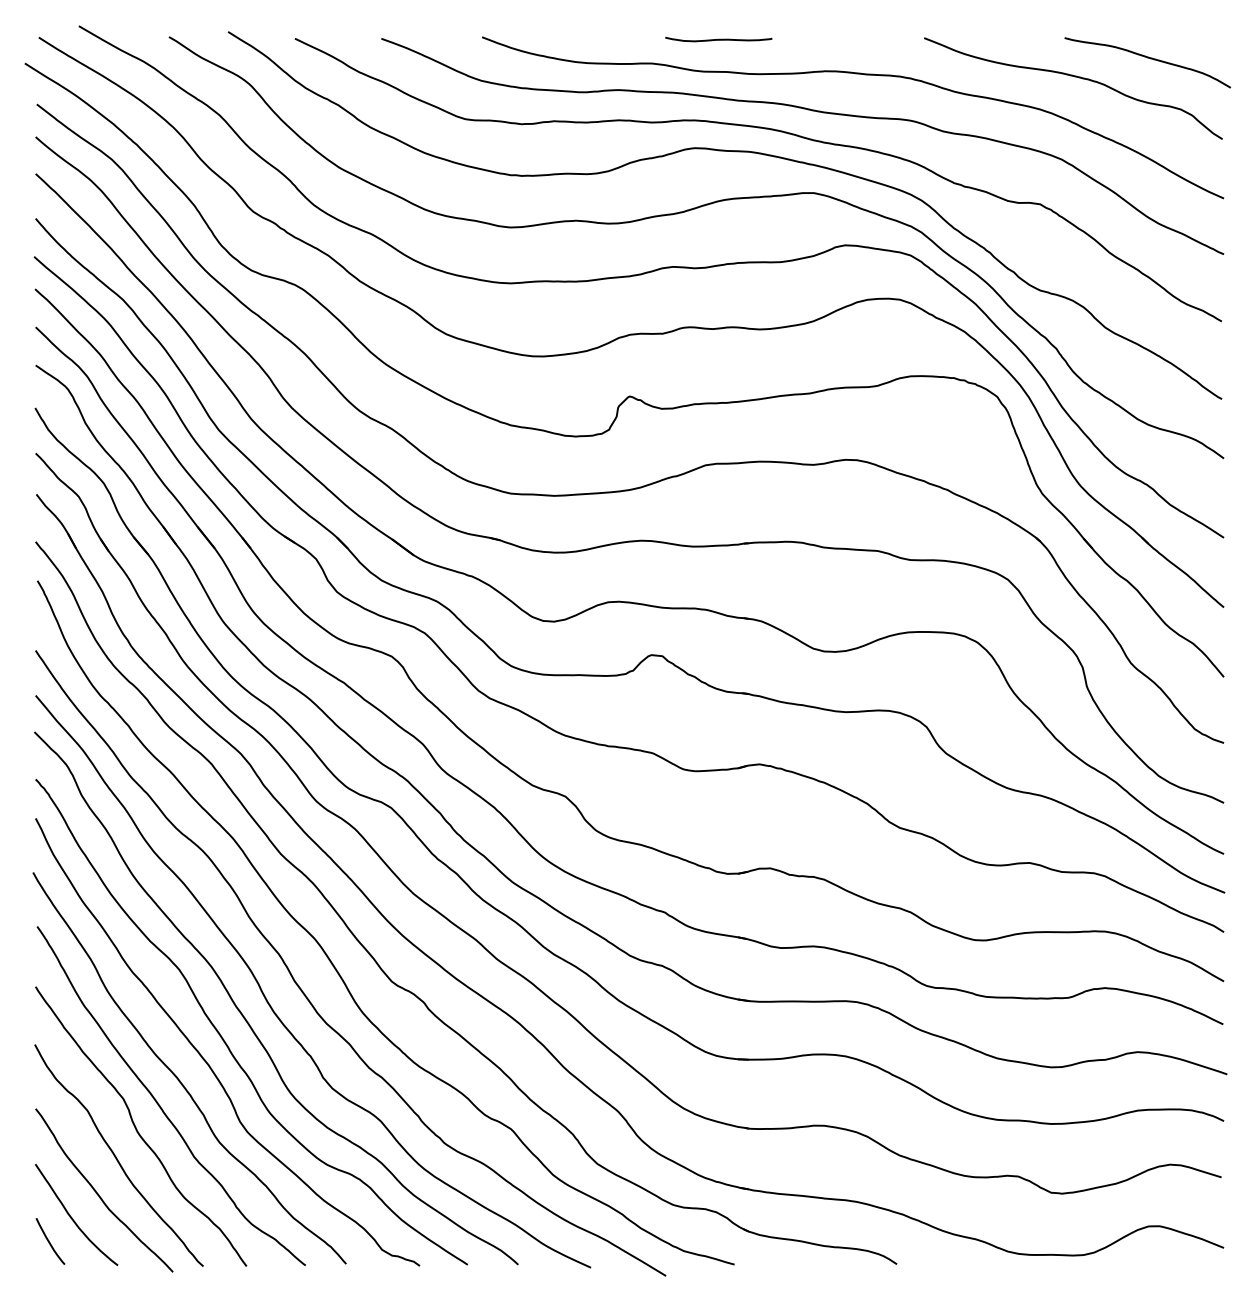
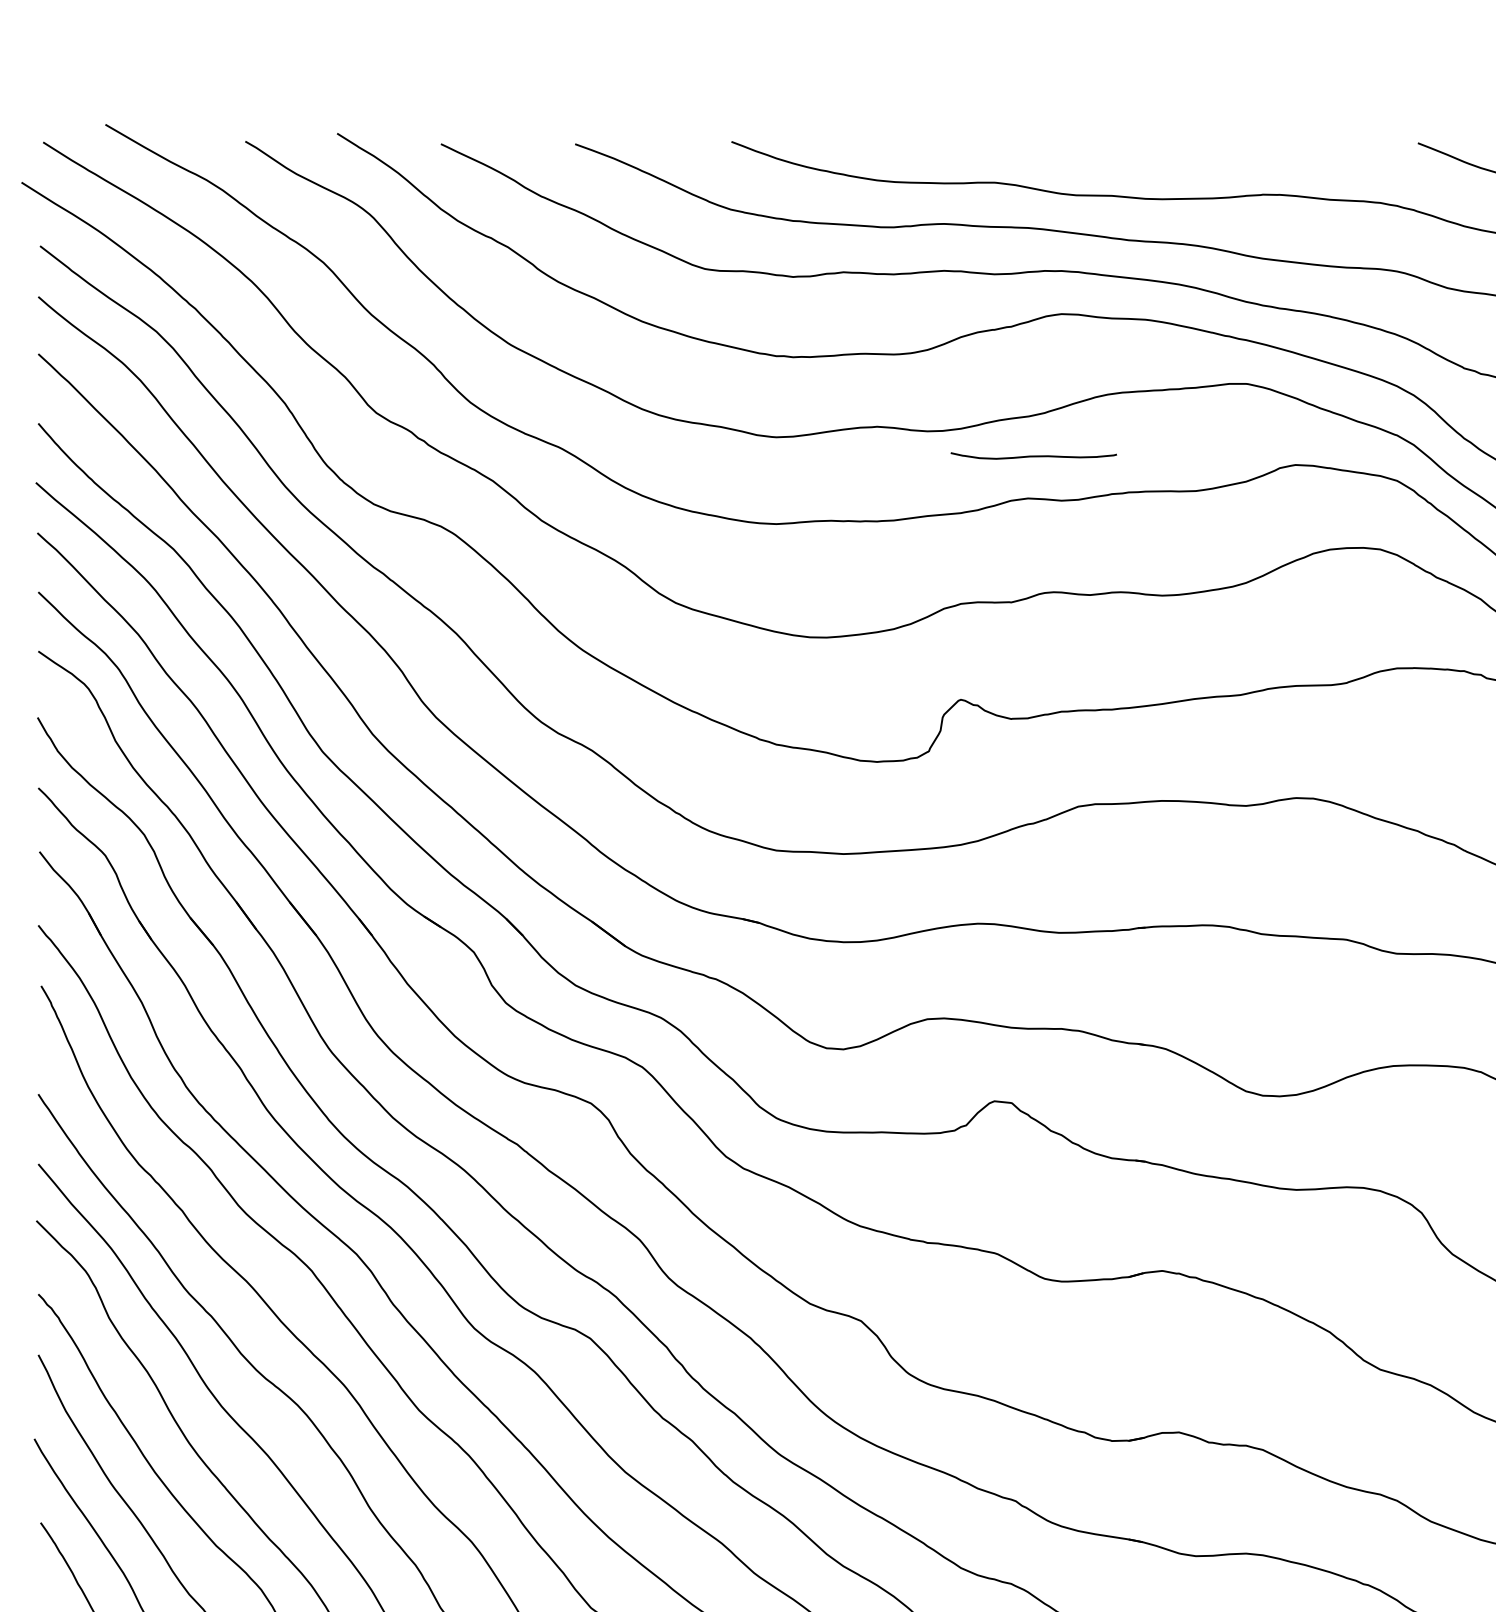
curve: (718, 39) -> (1033, 455), moved

